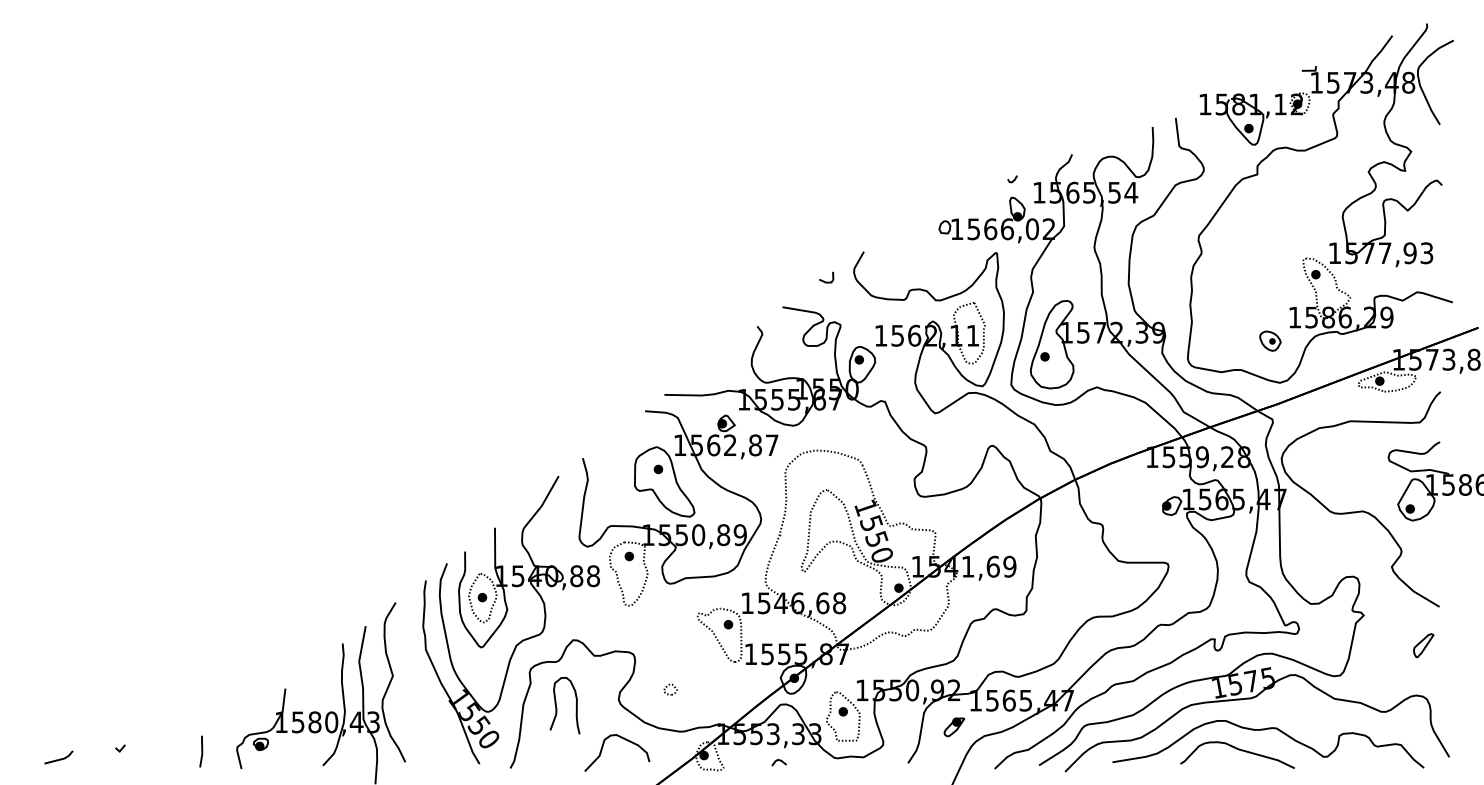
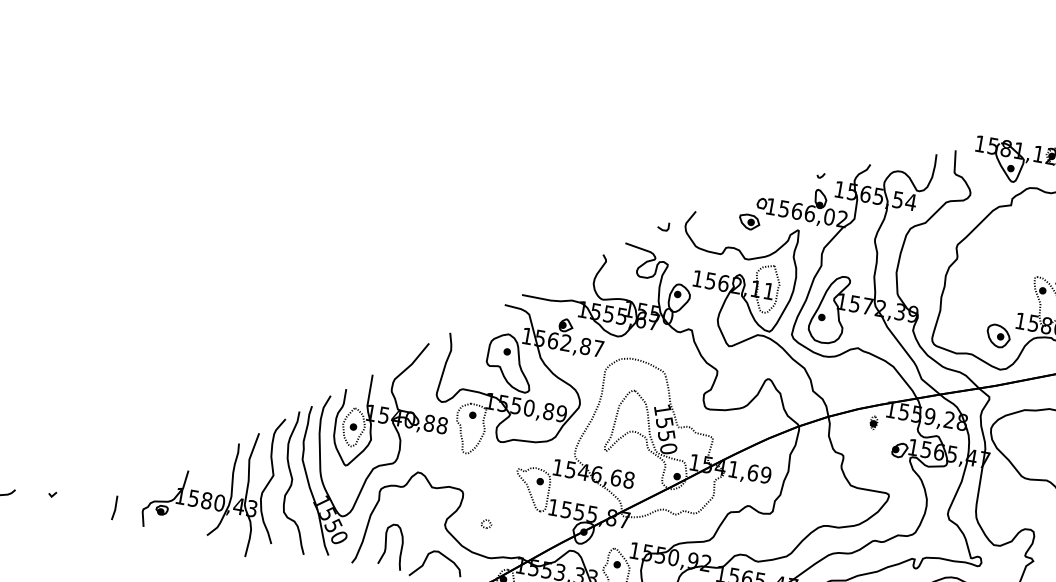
part: (933, 253) -> (749, 222), added
part: (1270, 340) -> (998, 335), size x1.43
part: (1133, 477) -> (873, 422), added
curve: (418, 679) -> (292, 481), added
curve: (557, 707) -> (386, 546), moved

